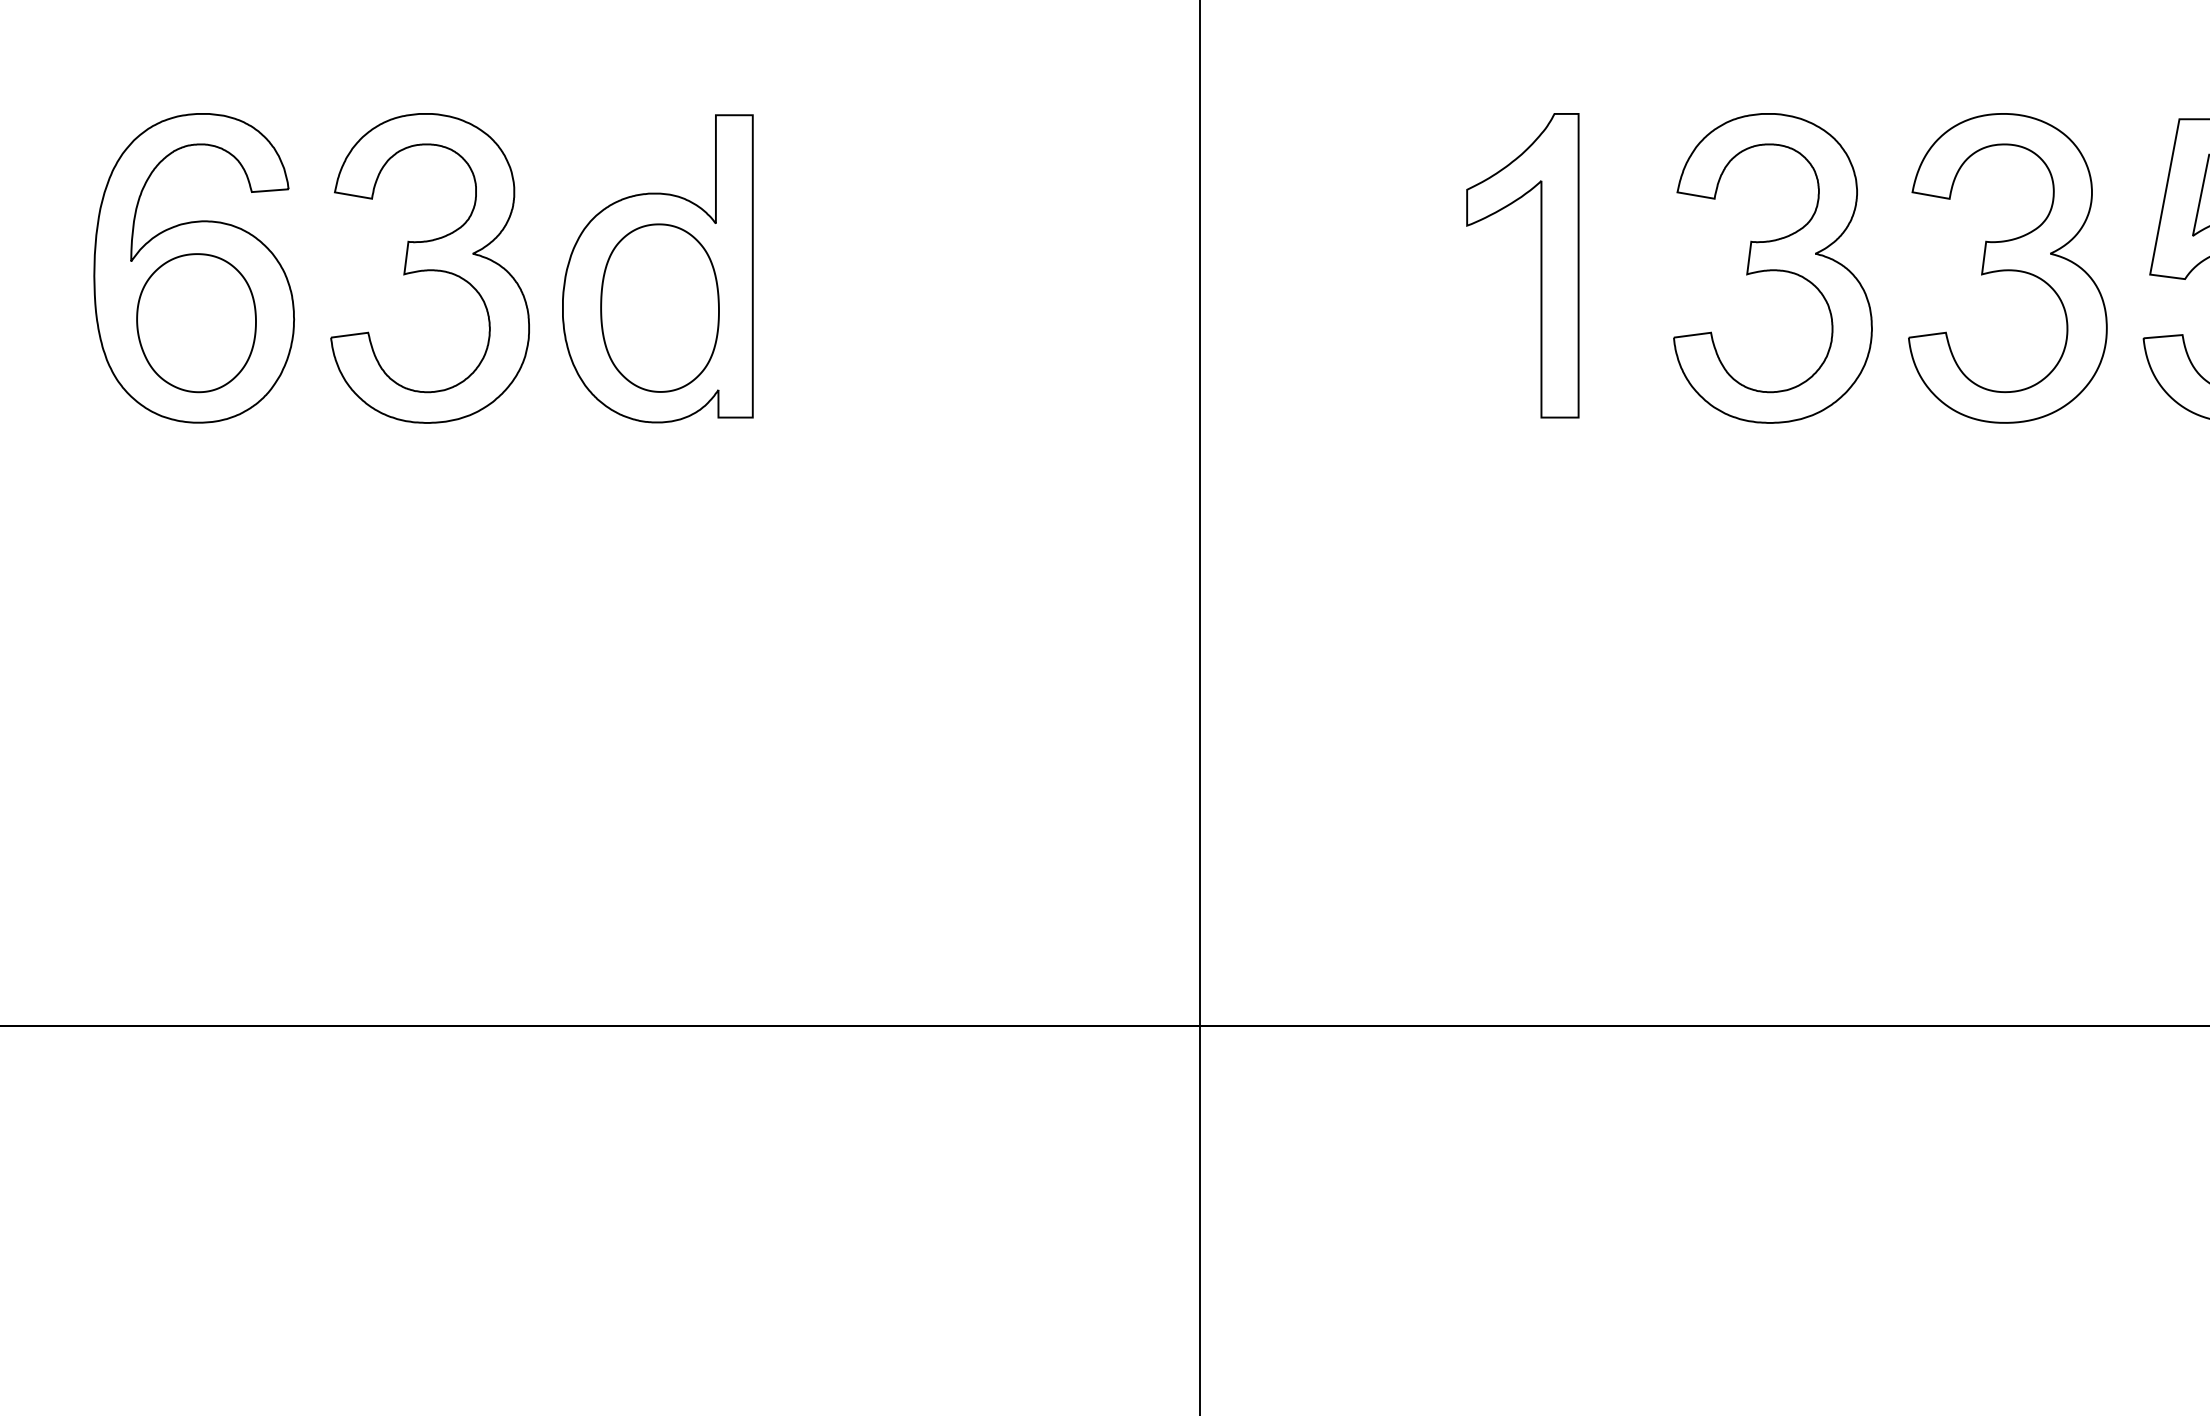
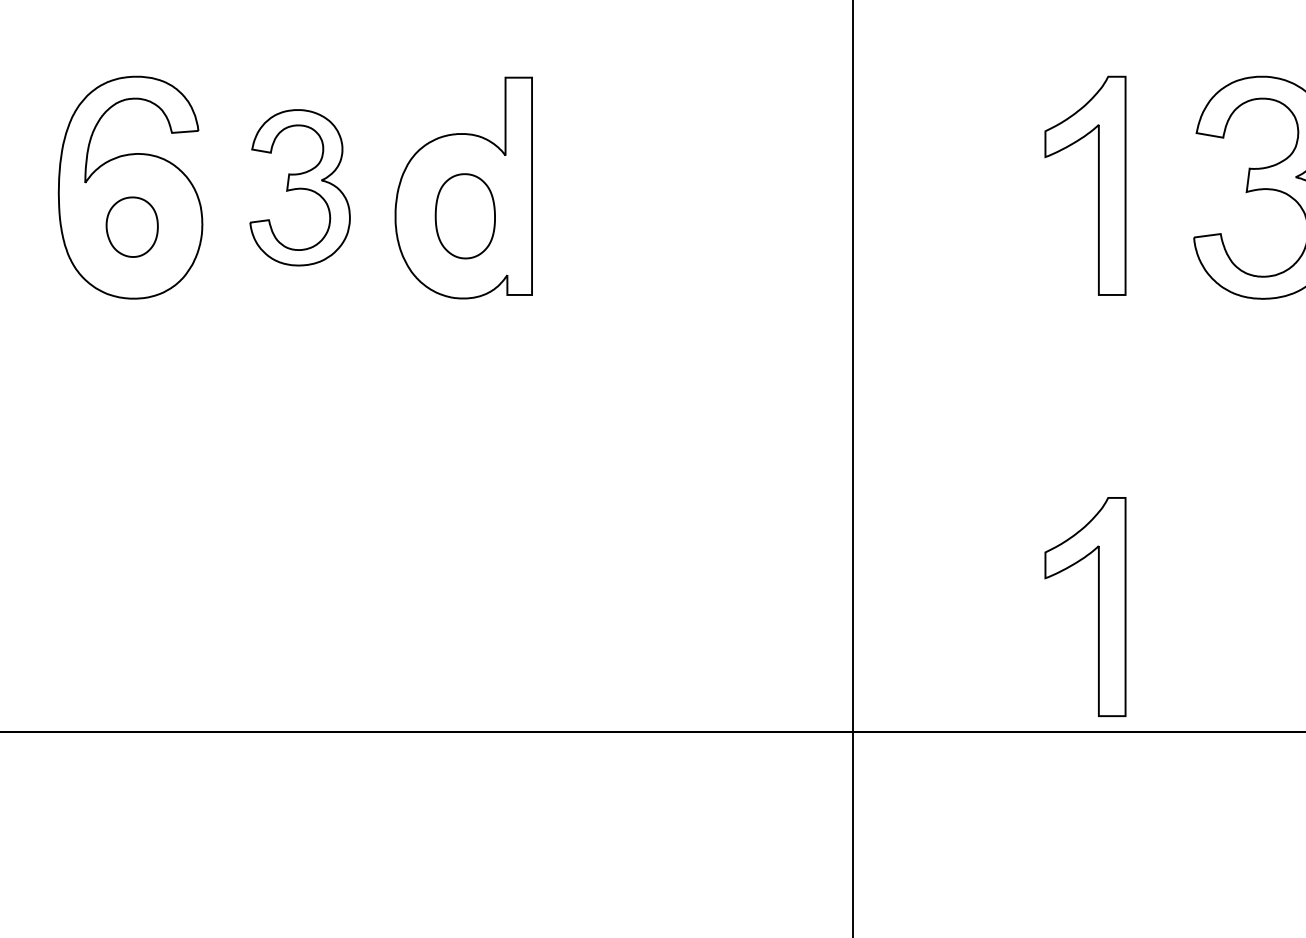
part: (429, 268) -> (299, 187), size x0.7
part: (659, 307) -> (464, 215), size x0.7
part: (196, 323) -> (132, 227), size x0.6
part: (1540, 851) -> (1098, 606), added

